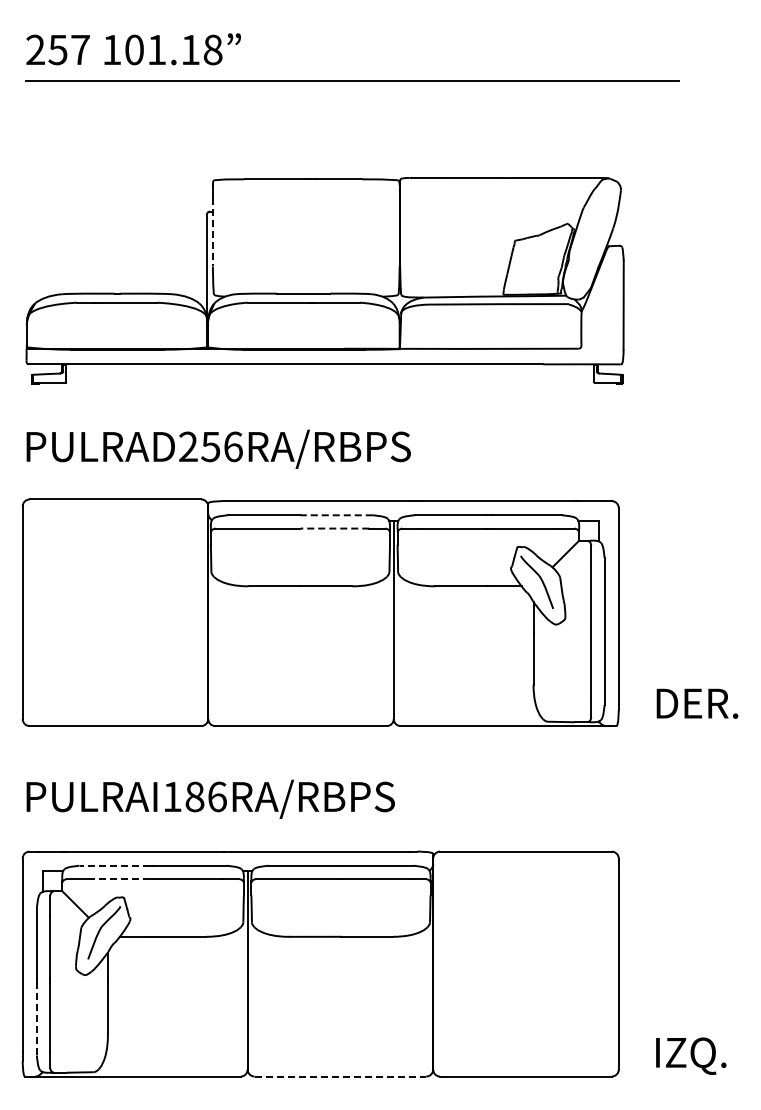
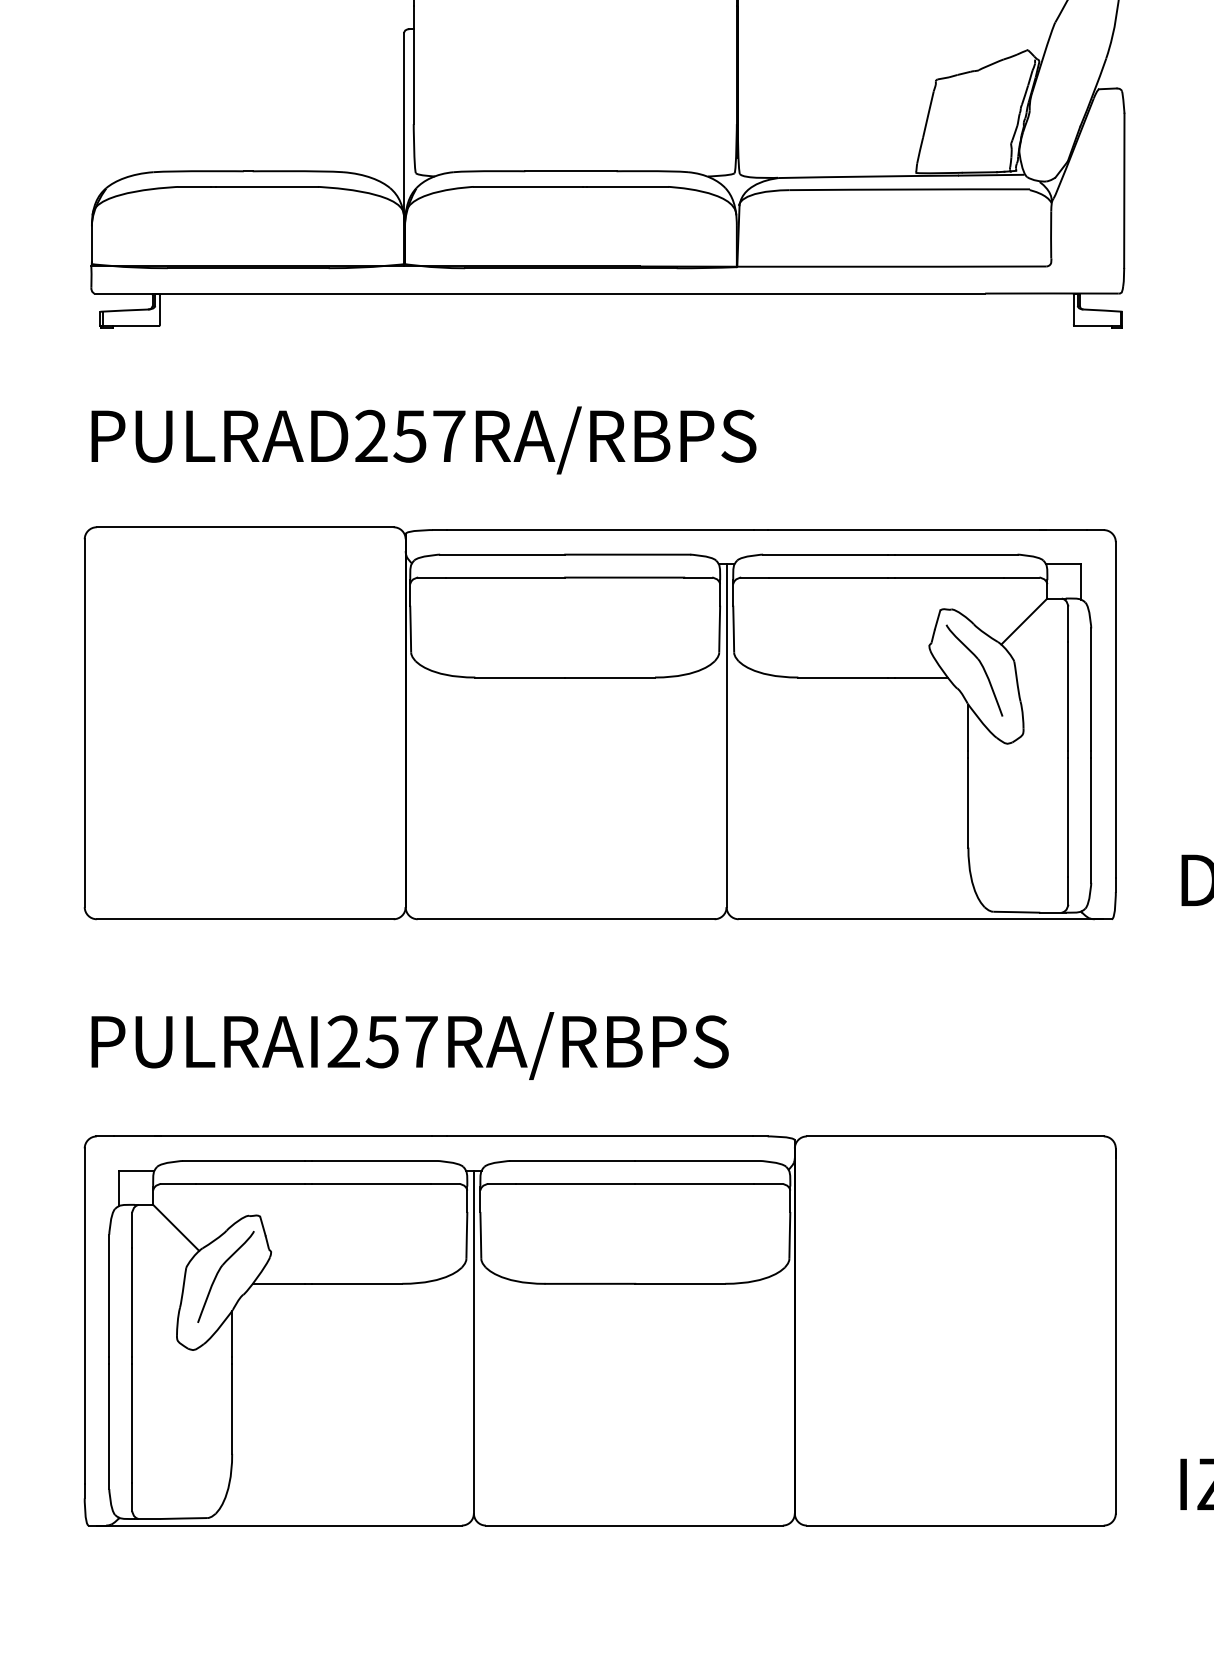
line: (212, 232) -> (413, 65), dashed -> solid
text: (233, 446) -> (449, 435), PULRAD256RA/RBPS -> PULRAD257RA/RBPS
line: (336, 515) -> (627, 554), dashed -> solid
line: (334, 528) -> (624, 577), dashed -> solid
text: (194, 796) -> (381, 1041), PULRAI186RA/RBPS -> PULRAI257RA/RBPS
line: (114, 865) -> (243, 1160), dashed -> solid
line: (118, 879) -> (250, 1184), dashed -> solid
line: (36, 1018) -> (108, 1425), dashed -> solid
line: (340, 1076) -> (634, 1525), dashed -> solid

